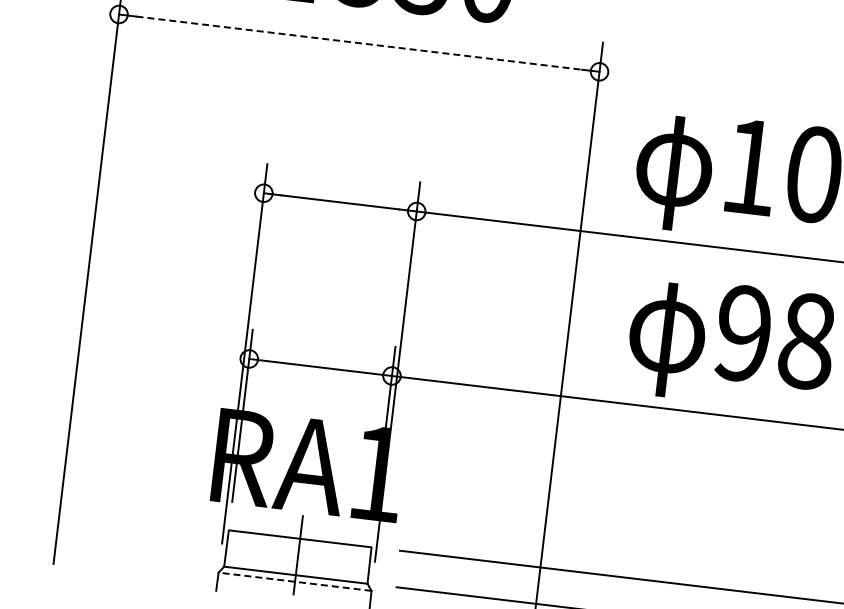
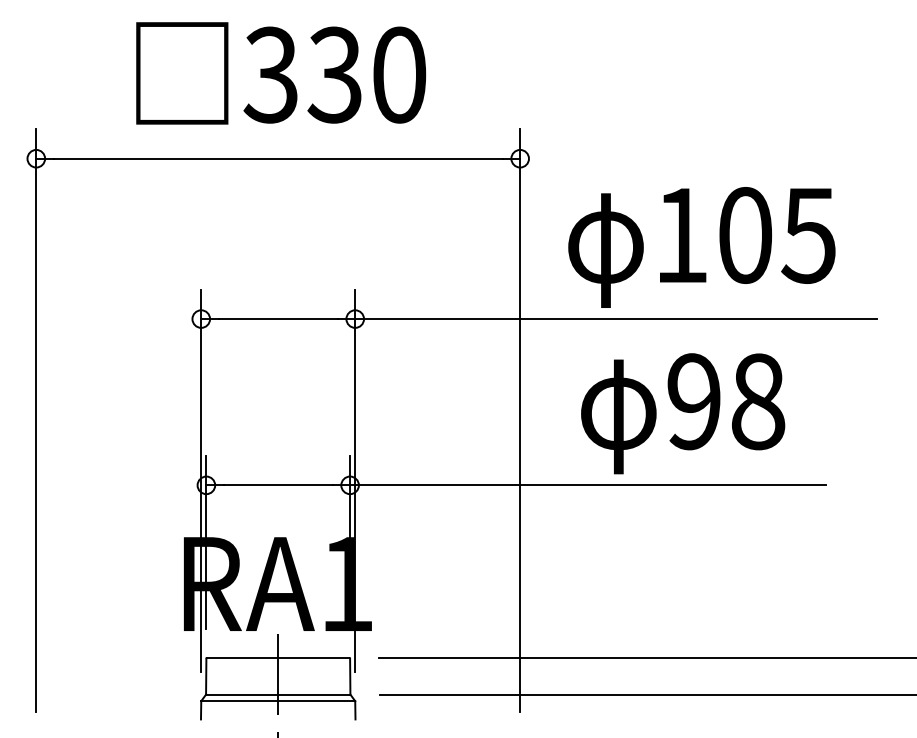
line: (359, 42) -> (278, 158), dashed -> solid
line: (295, 582) -> (278, 701), dashed -> solid

